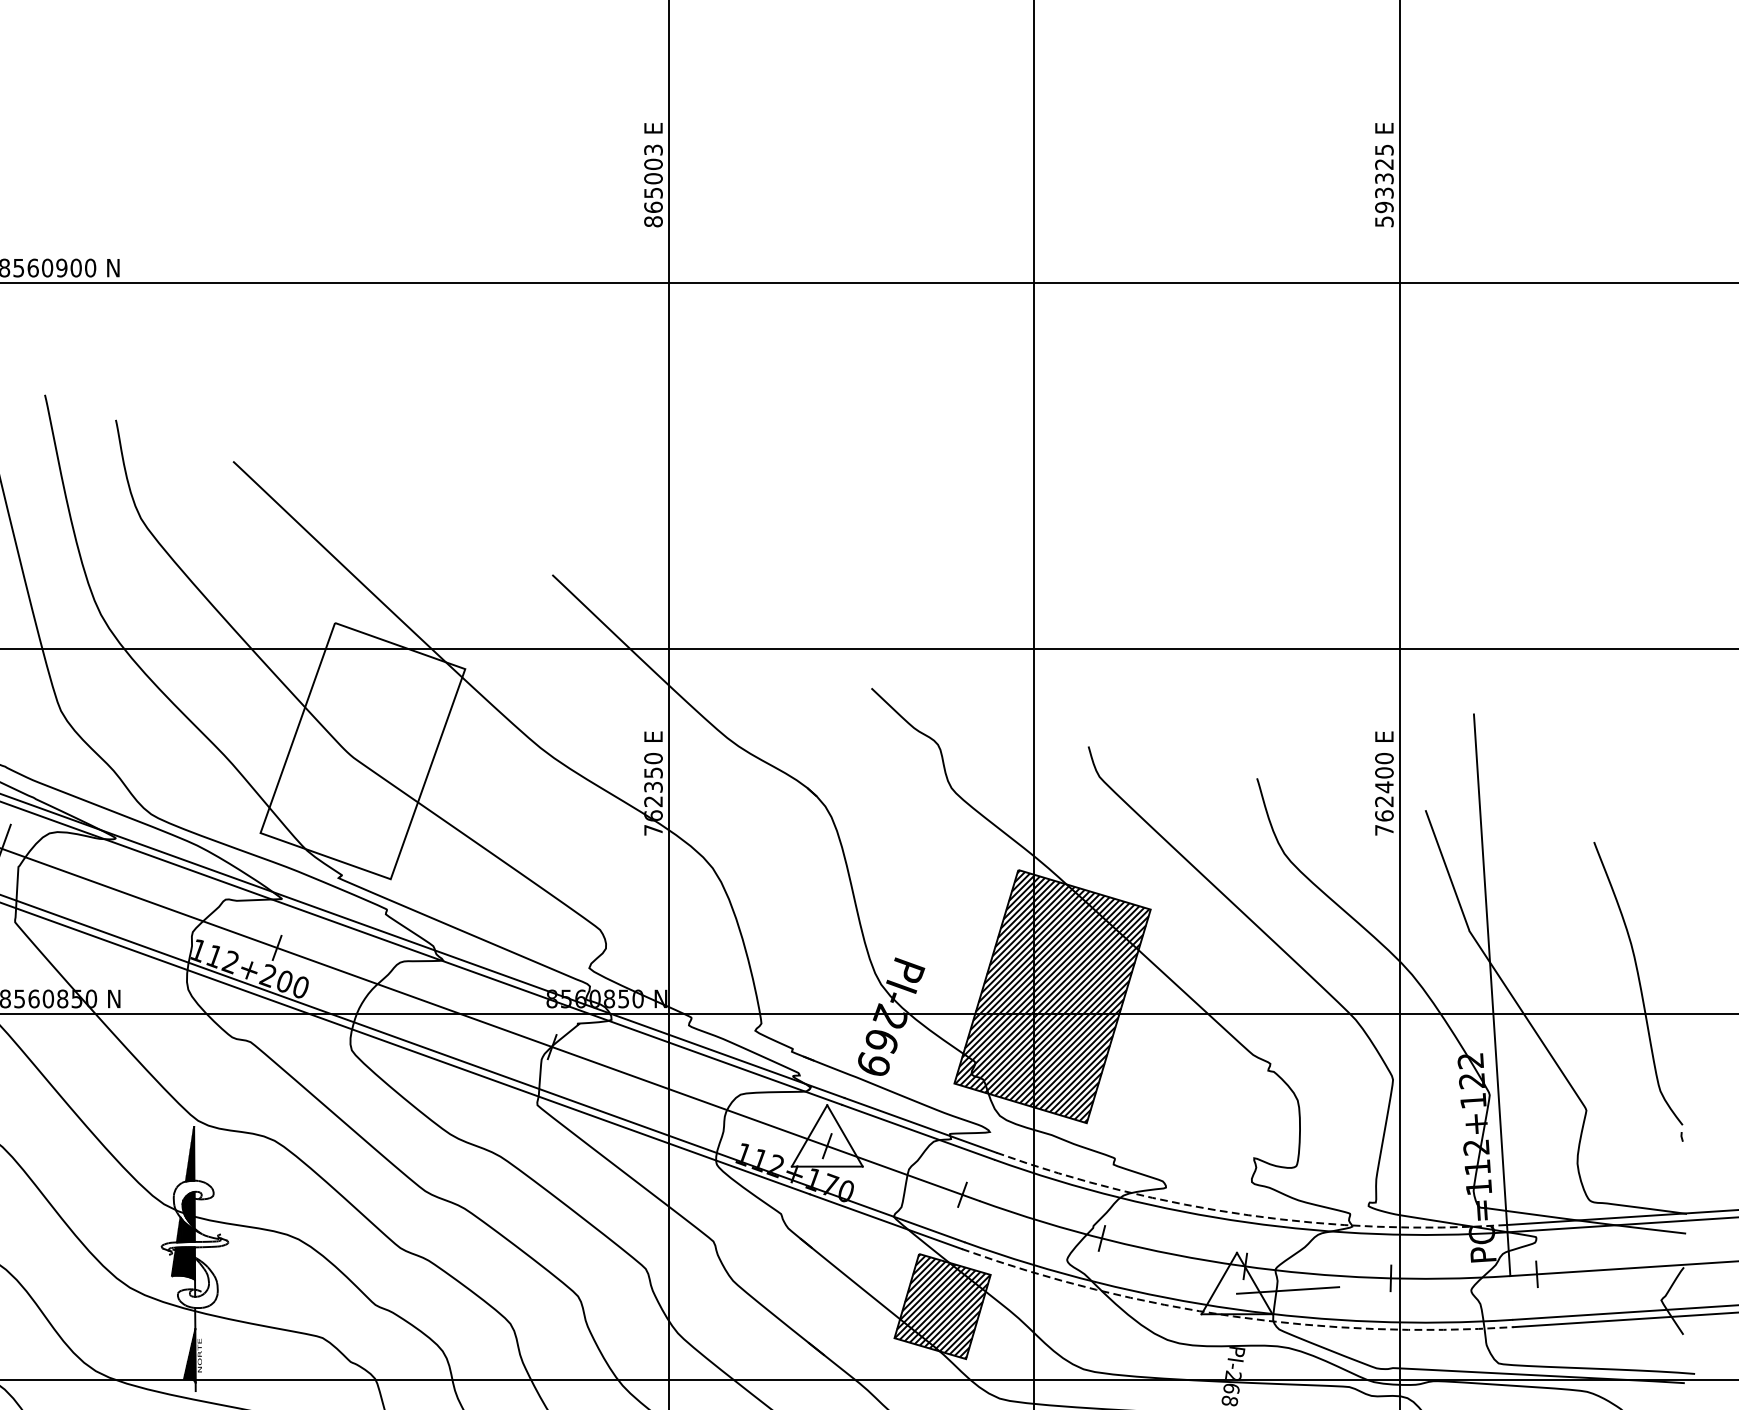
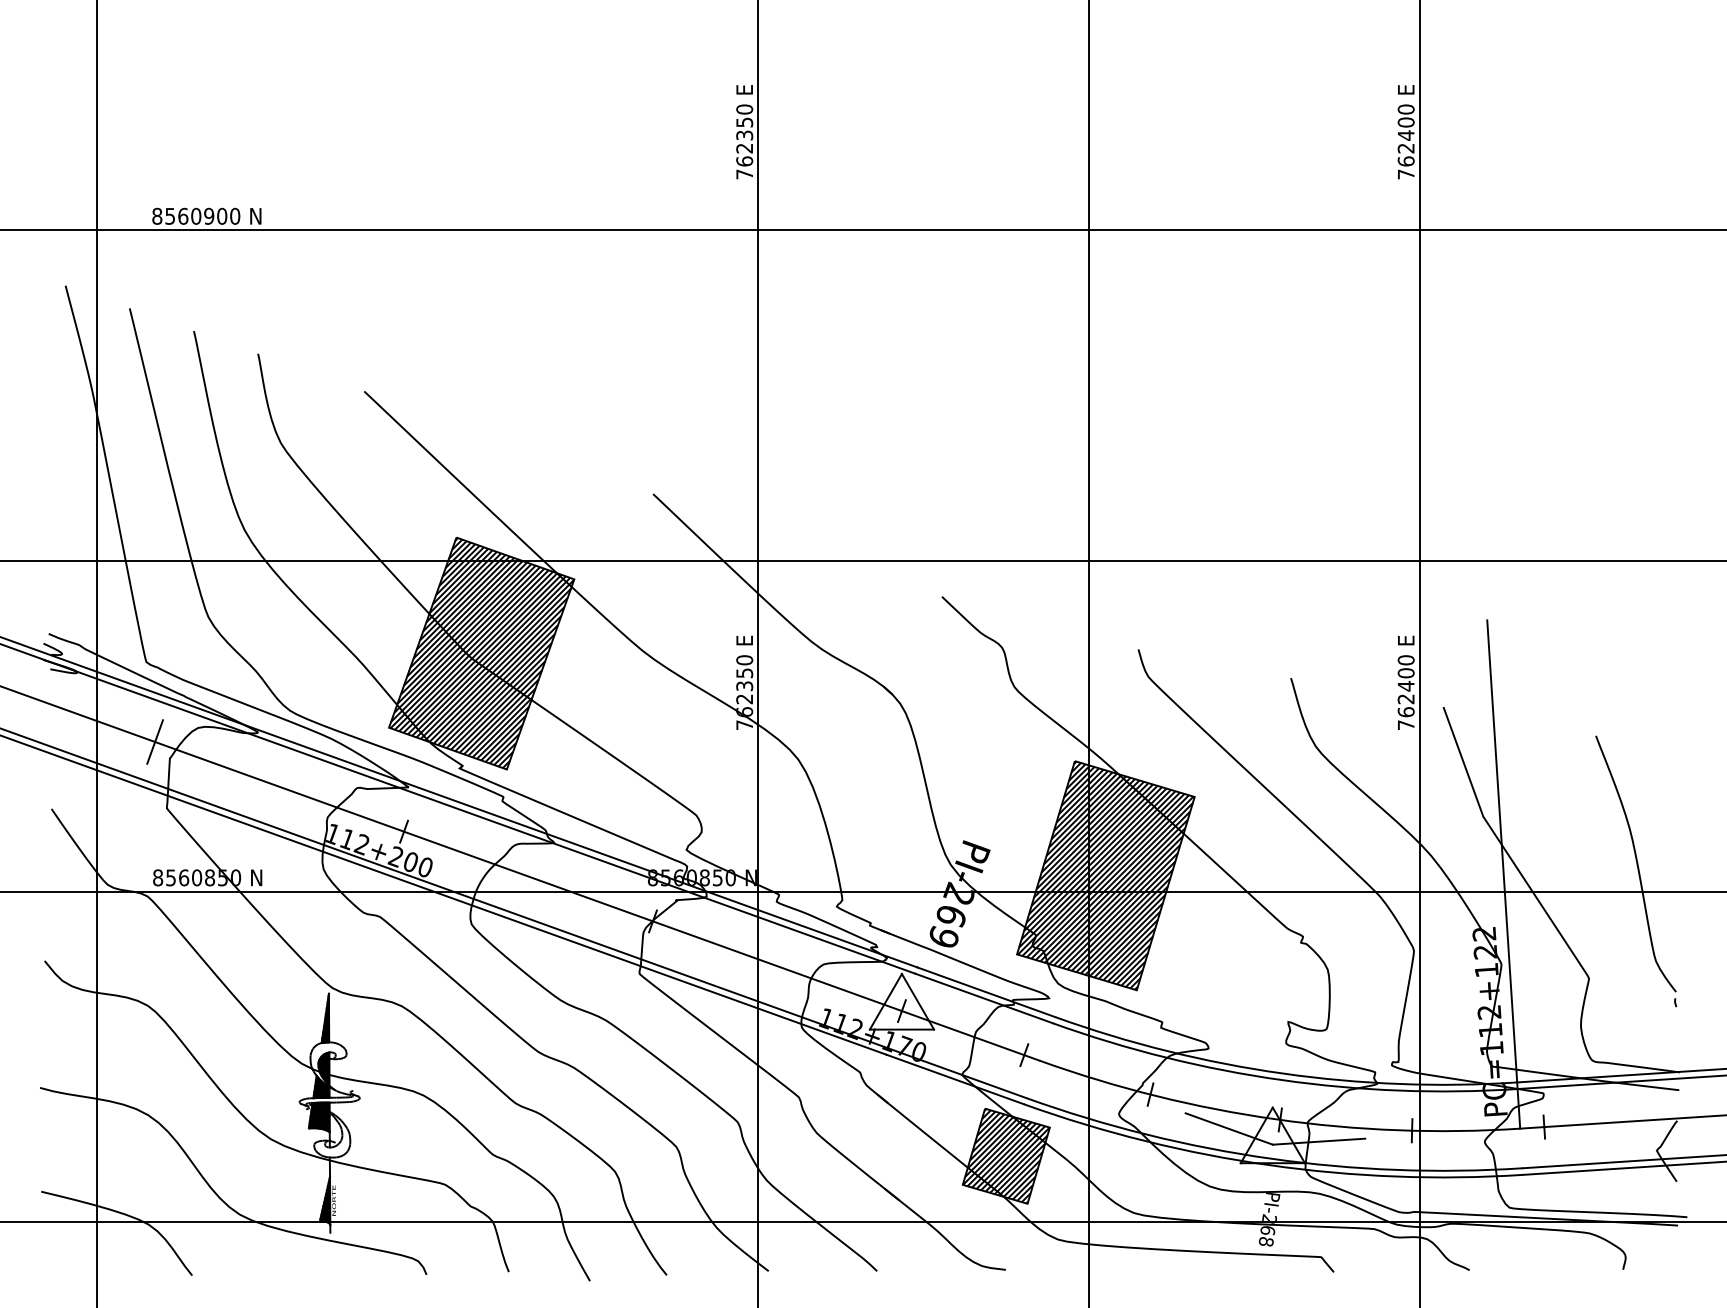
text: (653, 185) -> (744, 141), 865003 -> 762350
text: (1383, 185) -> (1405, 141), 593325 -> 762400
hatch: (363, 751) -> (482, 653), added
arc: (1247, 1215) -> (1282, 1073), dashed -> solid
line: (1188, 1275) -> (1228, 1128), added
arc: (1233, 1316) -> (1269, 1165), dashed -> solid

